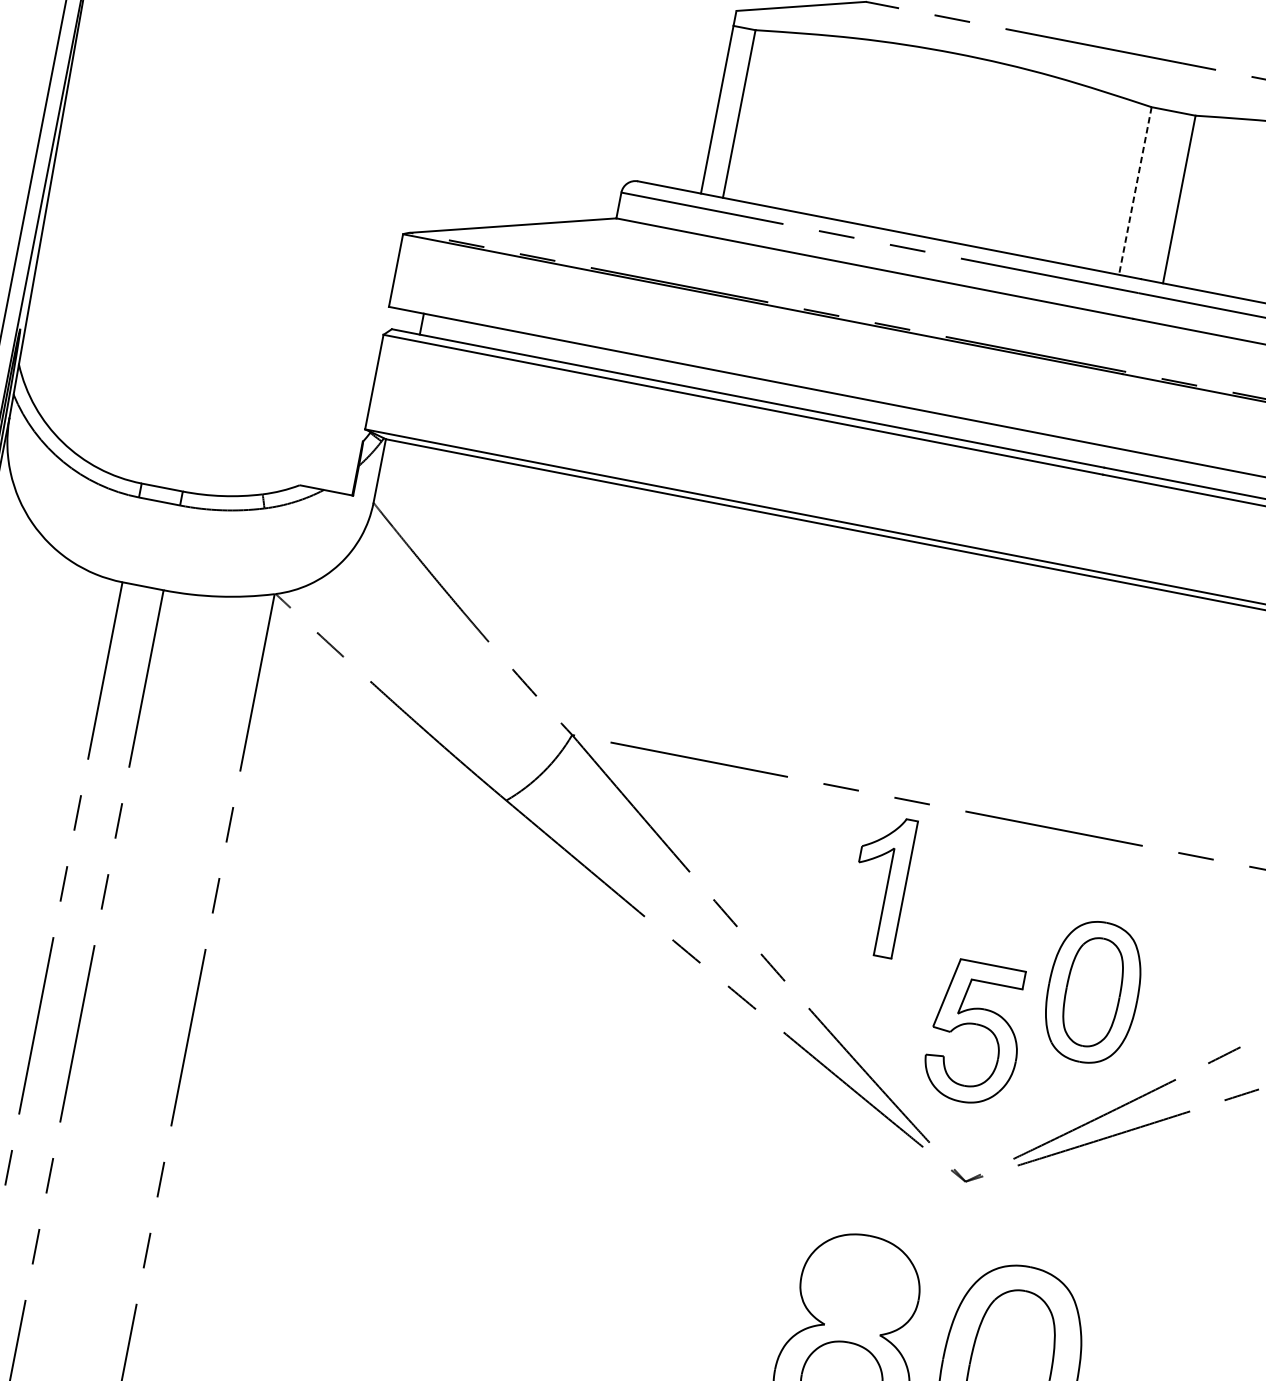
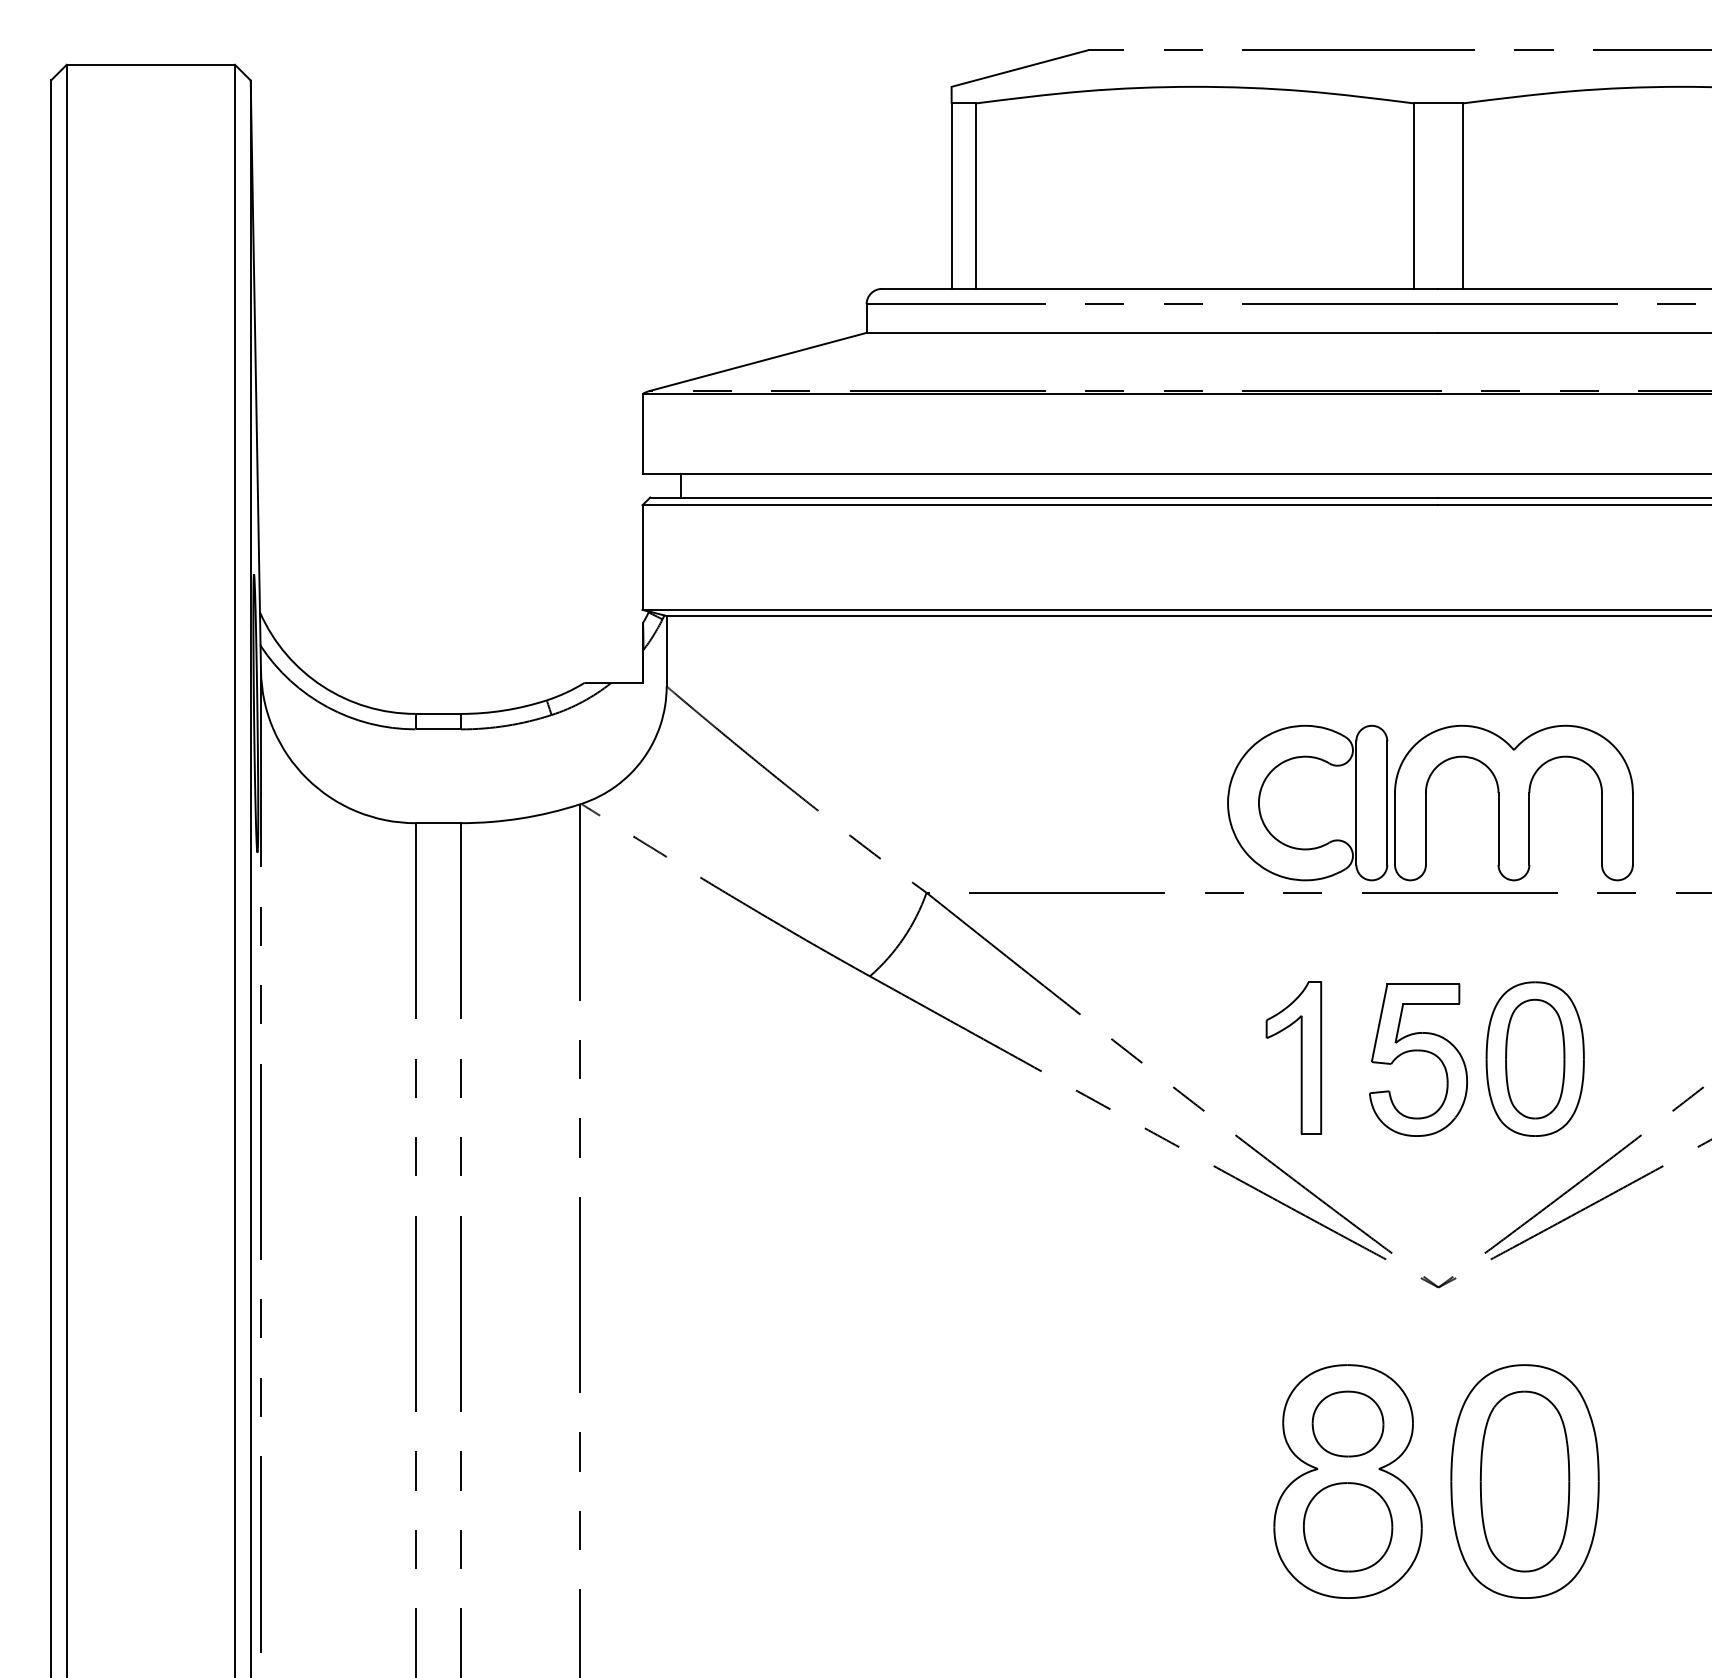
line: (1135, 191) -> (1414, 196), dashed -> solid
part: (1043, 741) -> (1430, 802), added
part: (886, 885) -> (1300, 1057), moved
part: (977, 1025) -> (1418, 1051), moved
part: (859, 1288) -> (1347, 1423), added

